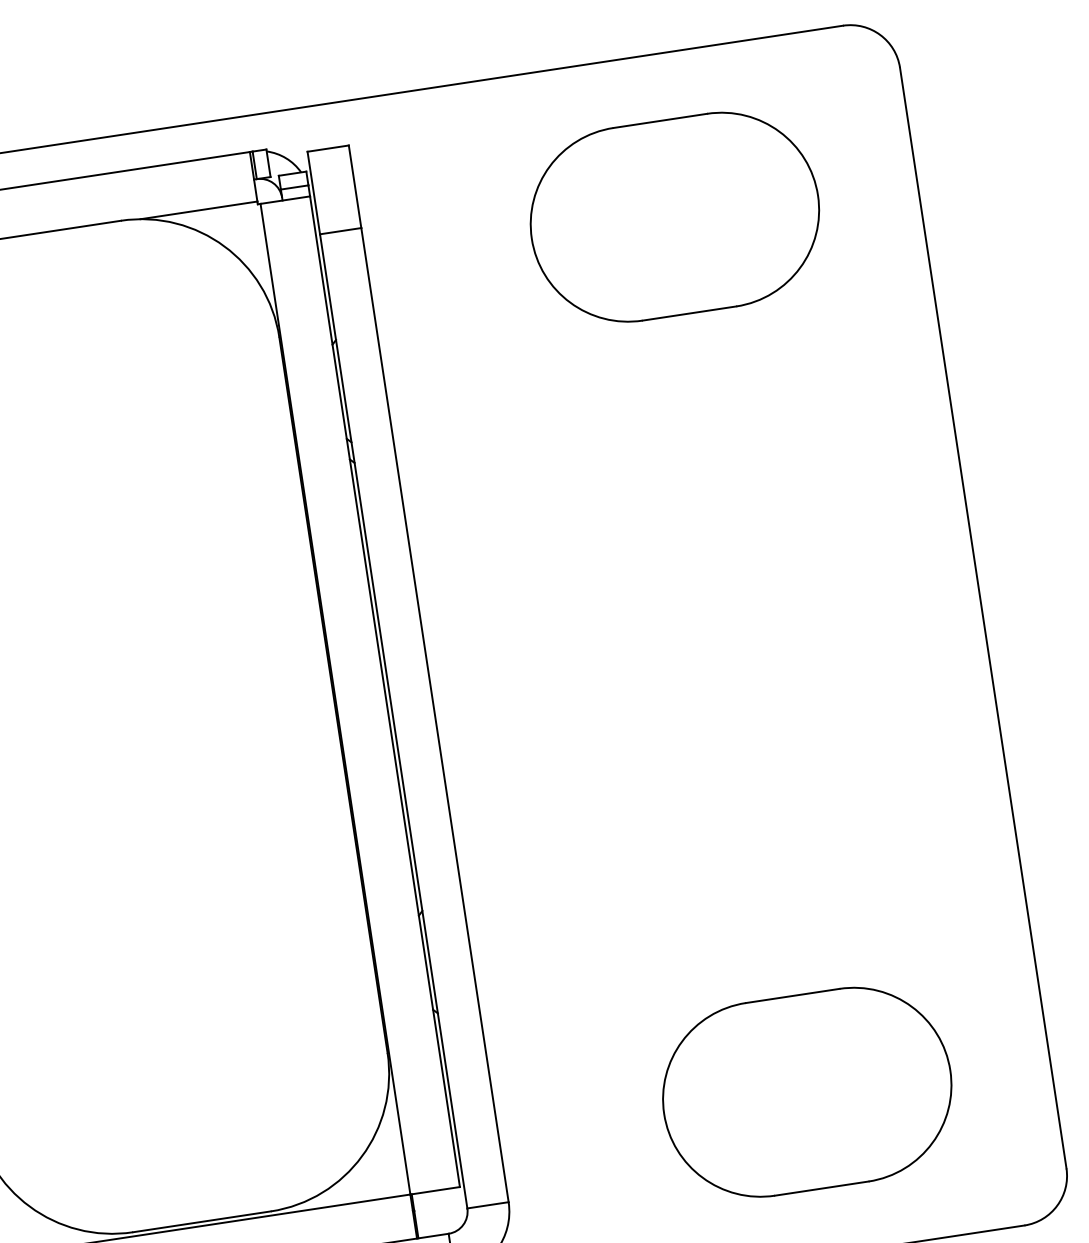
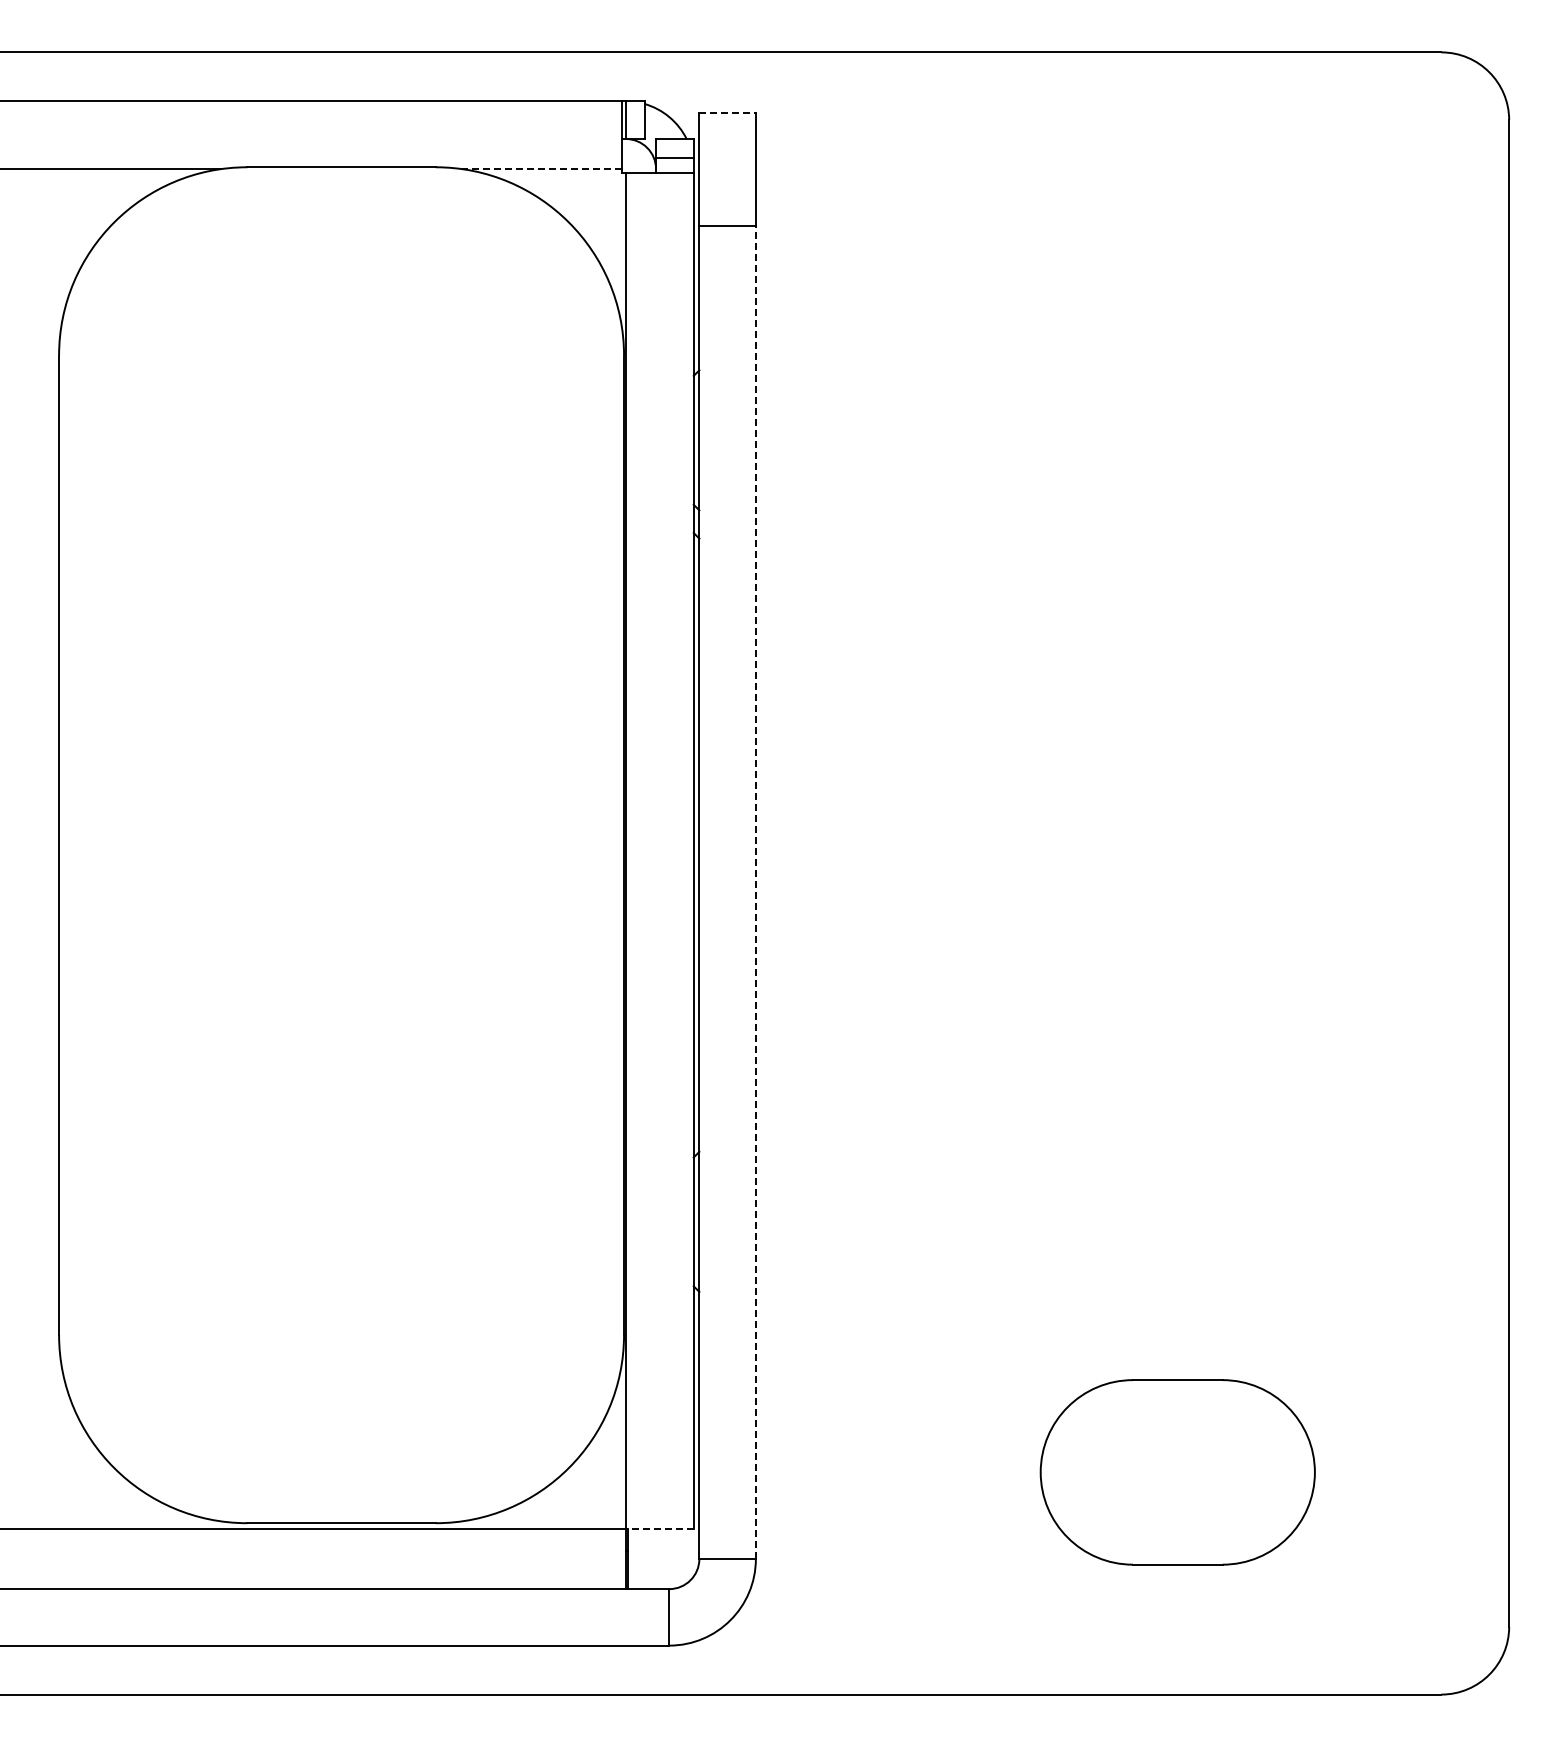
line: (328, 148) -> (728, 112), solid -> dashed
line: (199, 210) -> (542, 169), solid -> dashed
part: (674, 217) -> (1177, 274), removed
line: (434, 715) -> (755, 892), solid -> dashed
part: (807, 1092) -> (1177, 1472), size x0.7
line: (434, 1190) -> (659, 1528), solid -> dashed

